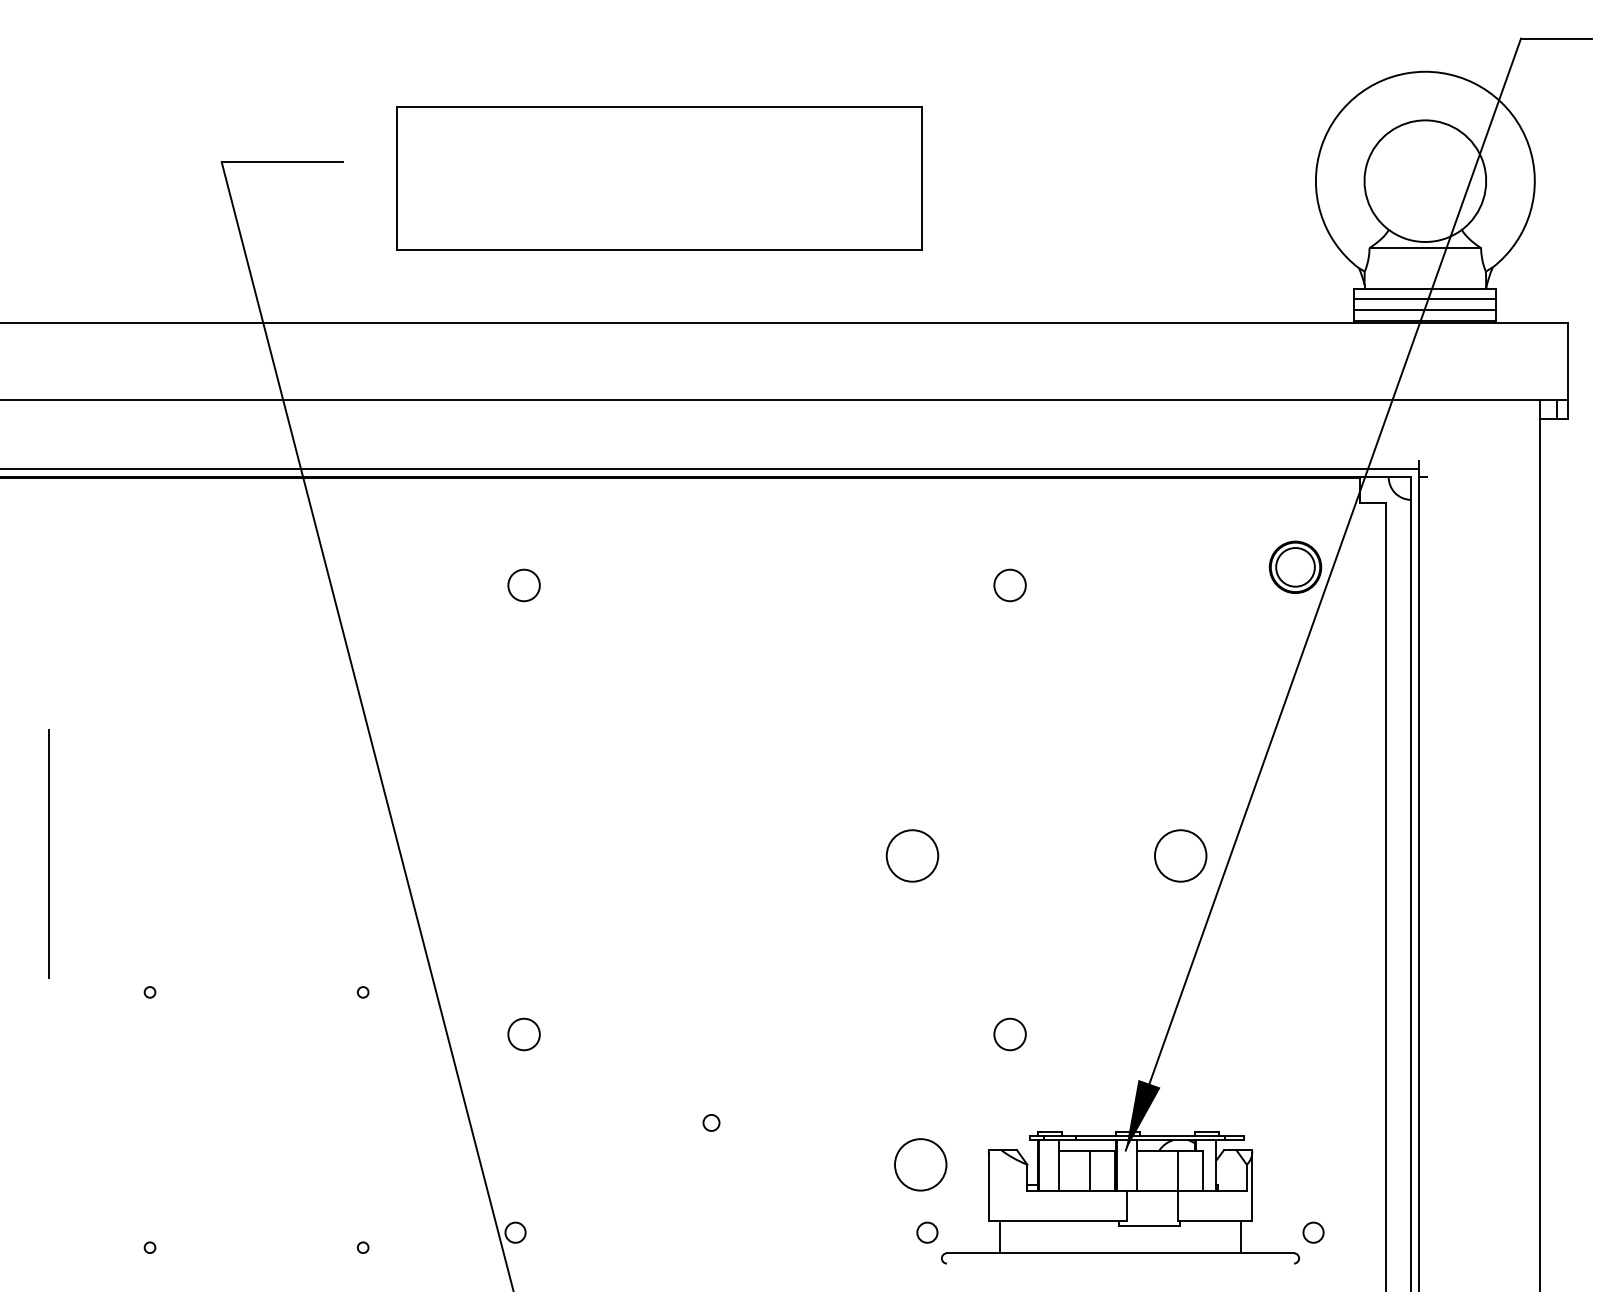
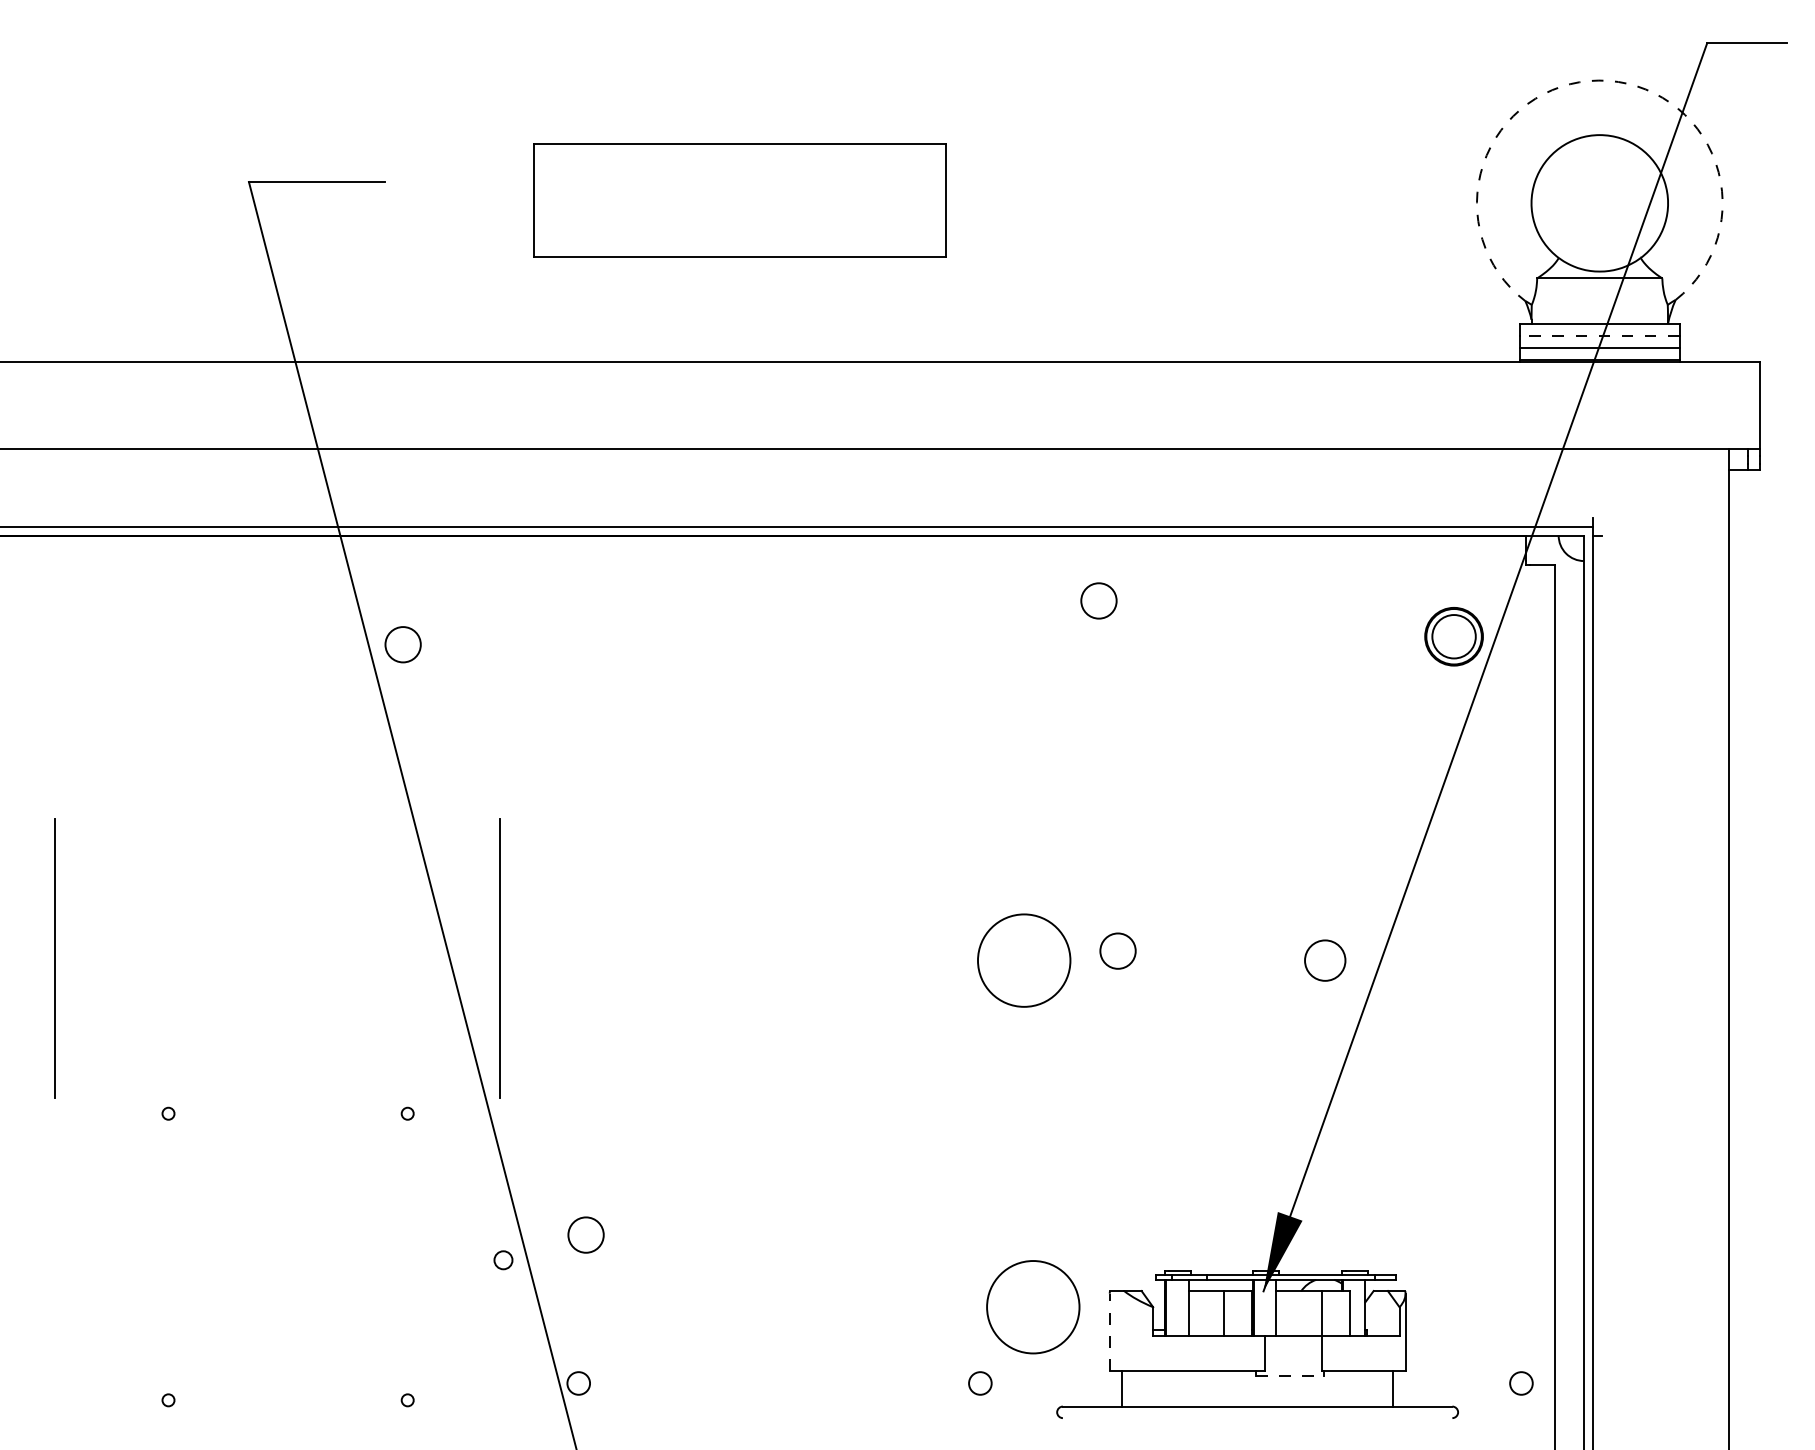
arc: (1424, 71) -> (1598, 80), solid -> dashed
part: (659, 178) -> (740, 200), size x0.7
line: (1424, 299) -> (1598, 336), solid -> dashed
circle: (523, 585) -> (402, 644), moved
circle: (1009, 585) -> (1098, 600), moved
line: (445, 853) -> (500, 957), added
circle: (912, 855) -> (1024, 960), size x1.6
circle: (1180, 855) -> (1324, 960), size x0.7
circle: (523, 1034) -> (585, 1235), moved
circle: (1009, 1034) -> (1117, 951), moved
circle: (711, 1122) -> (503, 1259), moved
circle: (920, 1164) -> (1033, 1306), size x1.6
line: (988, 1186) -> (1109, 1331), solid -> dashed
line: (1149, 1226) -> (1290, 1376), solid -> dashed
circle: (927, 1232) -> (980, 1383), moved
circle: (1313, 1232) -> (1521, 1383), moved

